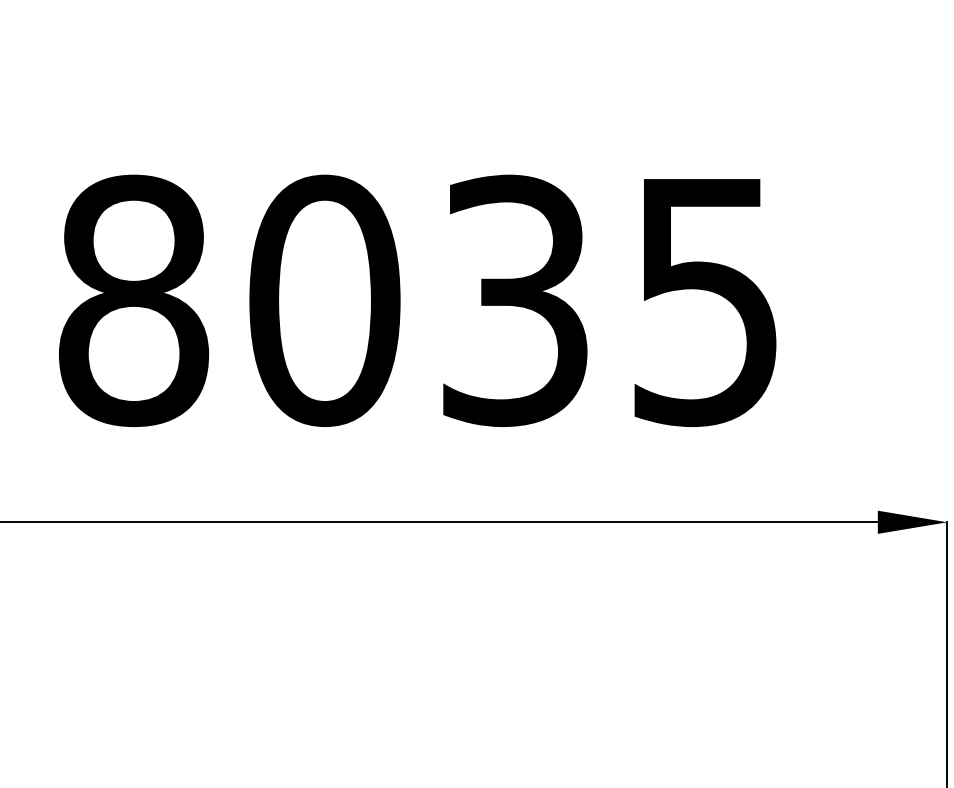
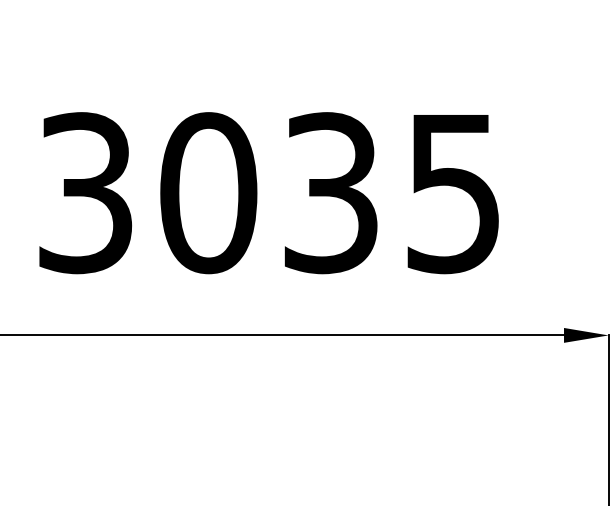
text: (134, 301) -> (86, 193), 8035 -> 3035

